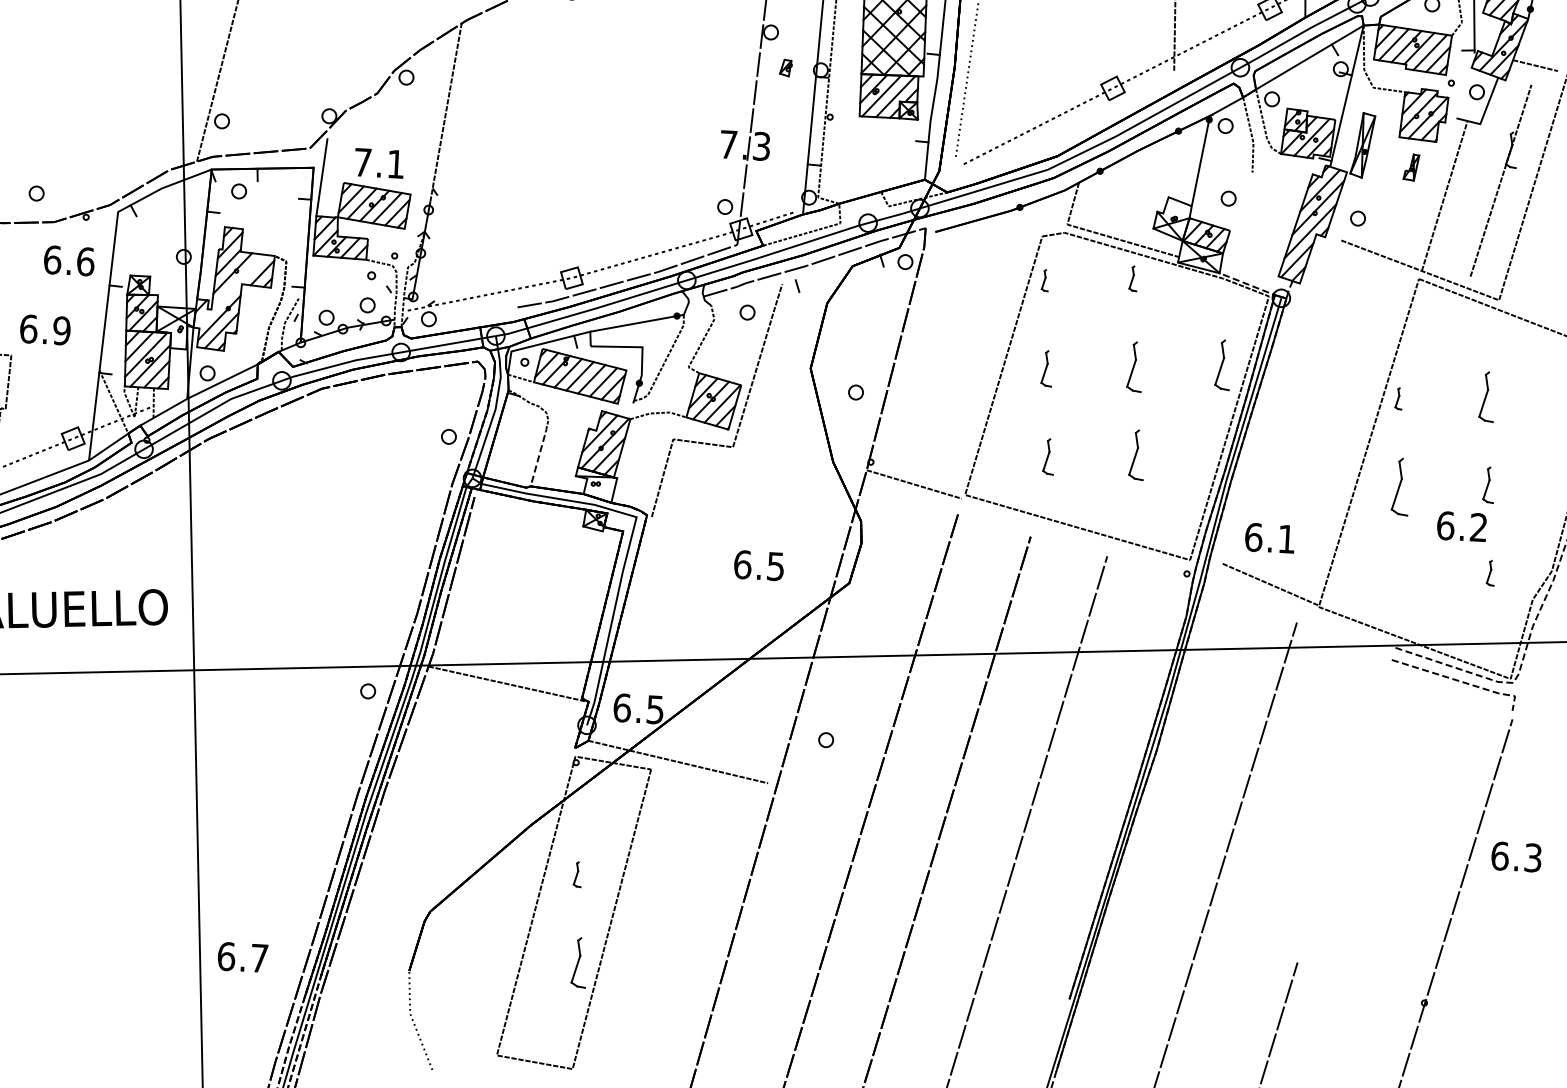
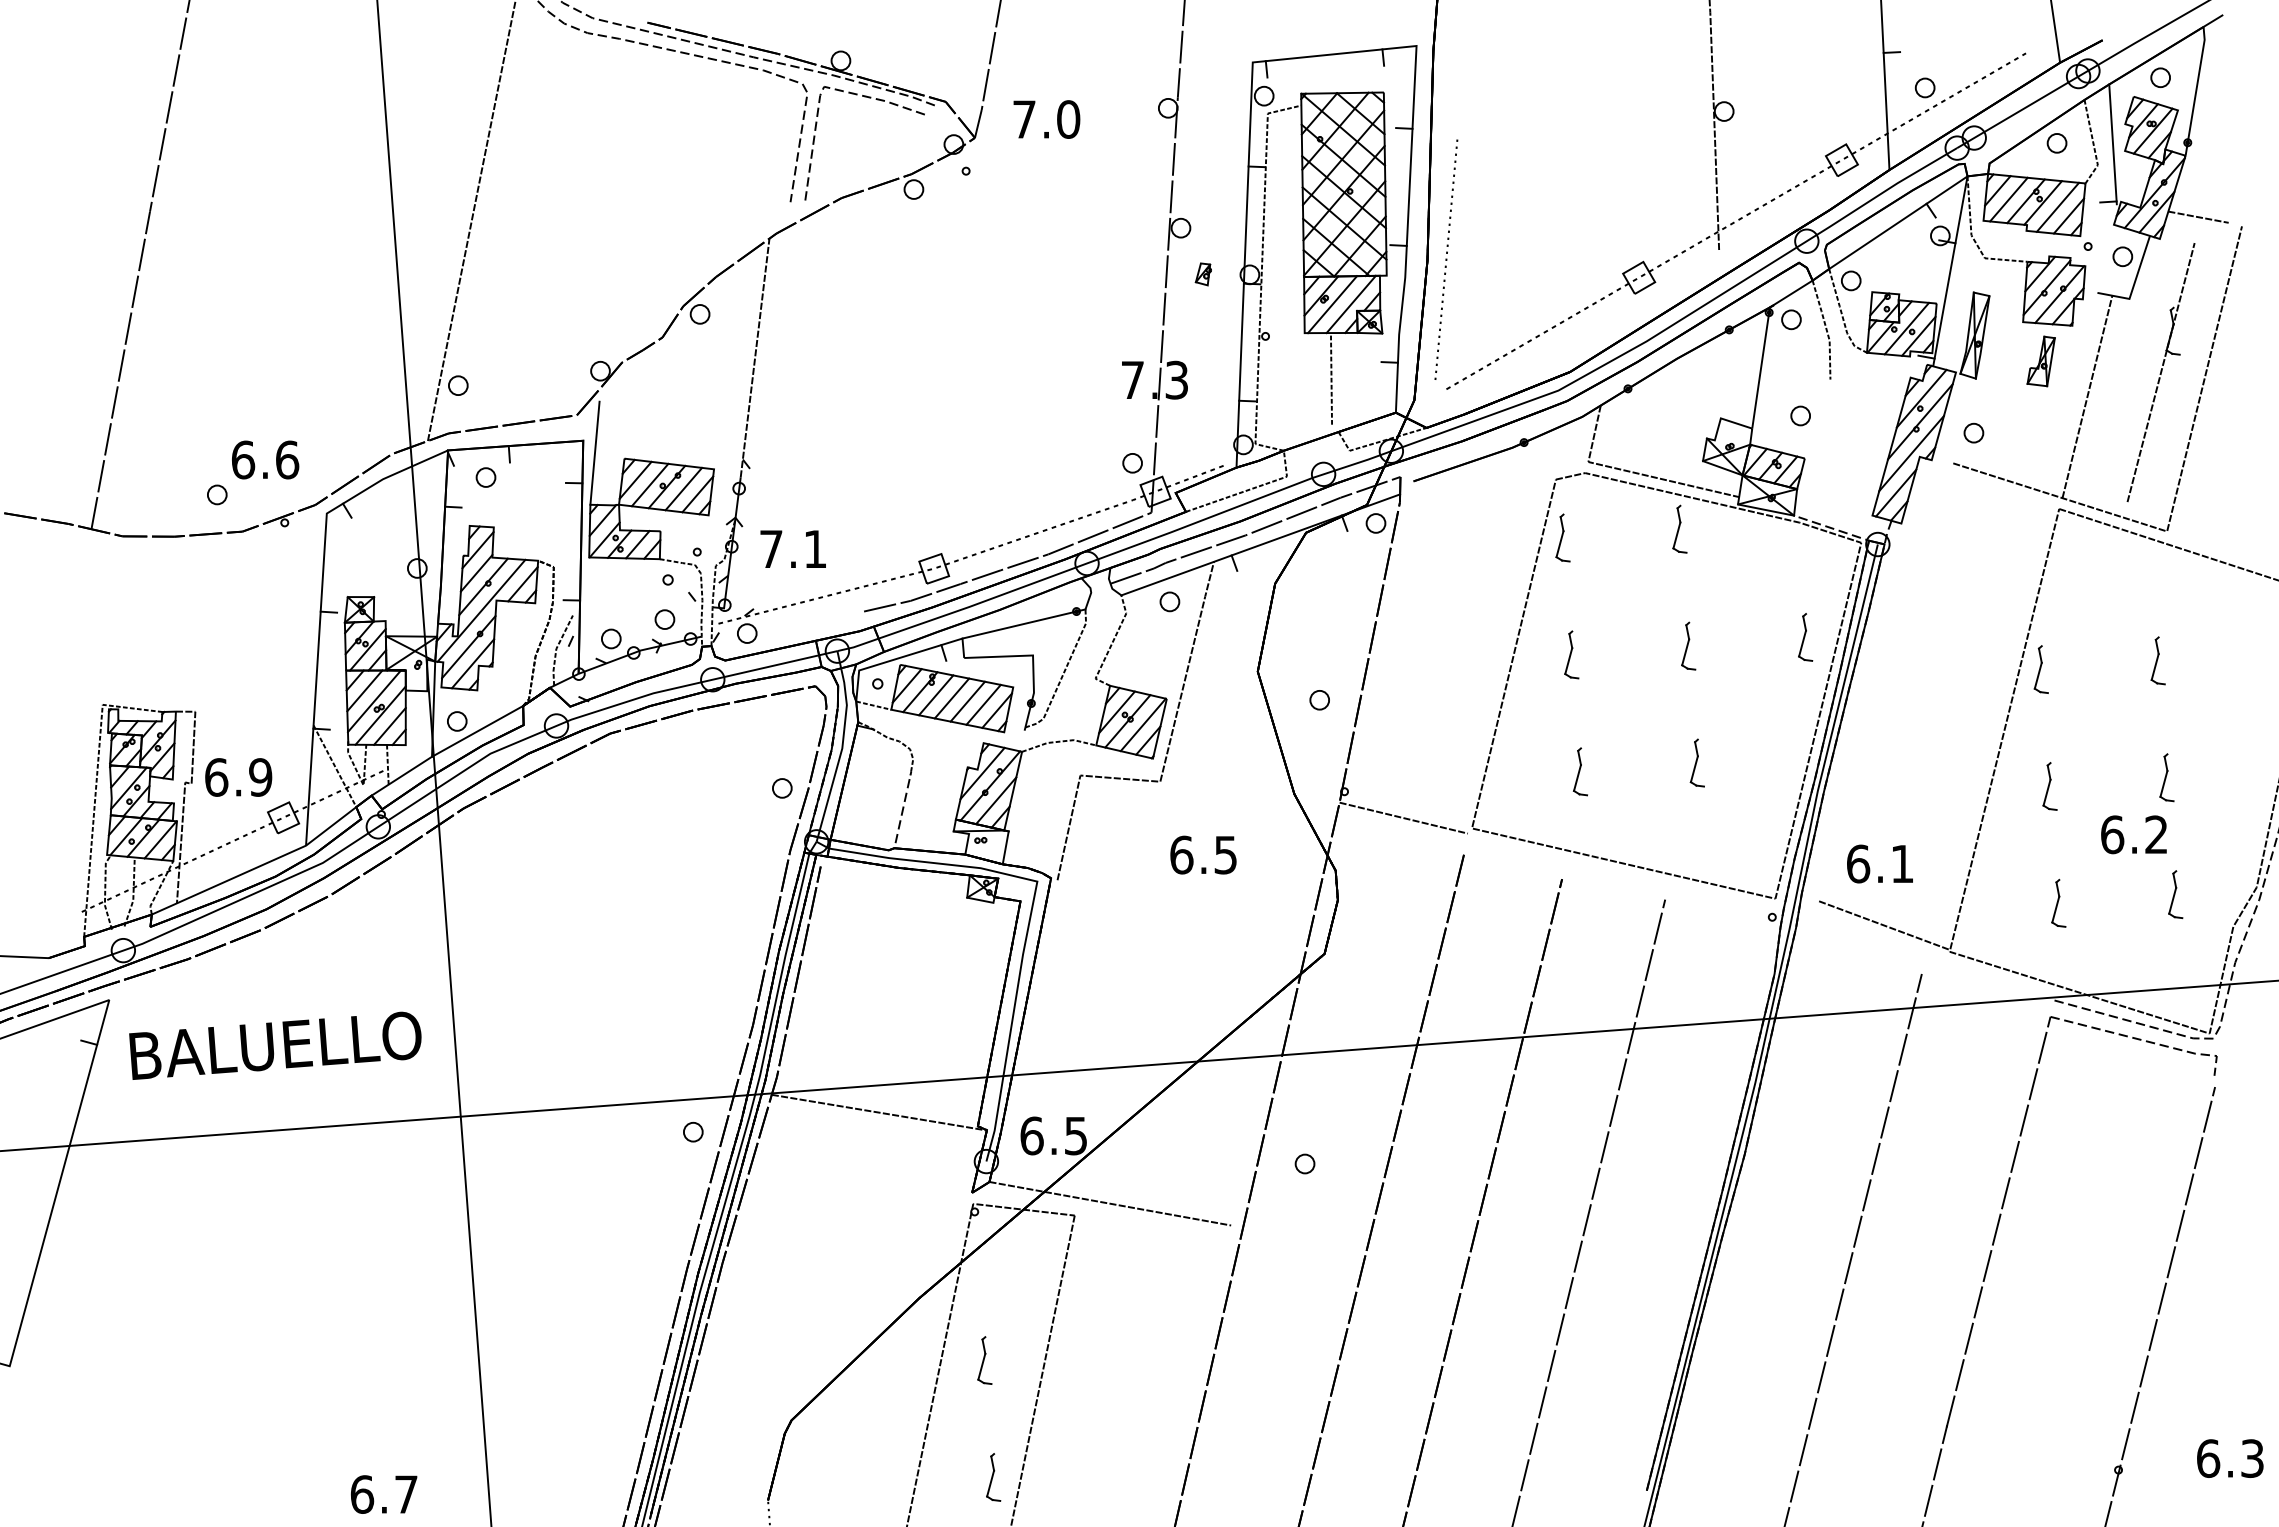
line: (877, 151) -> (1331, 378), added
text: (378, 162) -> (792, 548), moved
part: (1410, 167) -> (2040, 361), size x1.43
text: (69, 260) -> (265, 459), moved
line: (817, 273) -> (1260, 544), added
part: (1133, 278) -> (1679, 528), size x1.43
part: (1044, 280) -> (1562, 537), size x1.67
line: (230, 291) -> (481, 610), added
text: (45, 330) -> (238, 777), moved
part: (1223, 365) -> (1805, 637), size x0.71
part: (1135, 366) -> (1688, 645), size x0.71
part: (1486, 396) -> (2157, 660), size x0.71
part: (1398, 398) -> (2040, 669), size x1.67
part: (1136, 454) -> (1696, 762), size x0.71
part: (1400, 486) -> (2049, 786), size x0.62
text: (759, 565) -> (1203, 854), moved
part: (1490, 573) -> (2175, 894), size x1.43
part: (1402, 574) -> (2058, 902), added
line: (1344, 811) -> (1998, 1221), added
text: (1516, 856) -> (2230, 1458), moved
part: (577, 874) -> (984, 1360), size x1.43
text: (243, 957) -> (384, 1494), moved
part: (579, 962) -> (993, 1477), size x0.71

